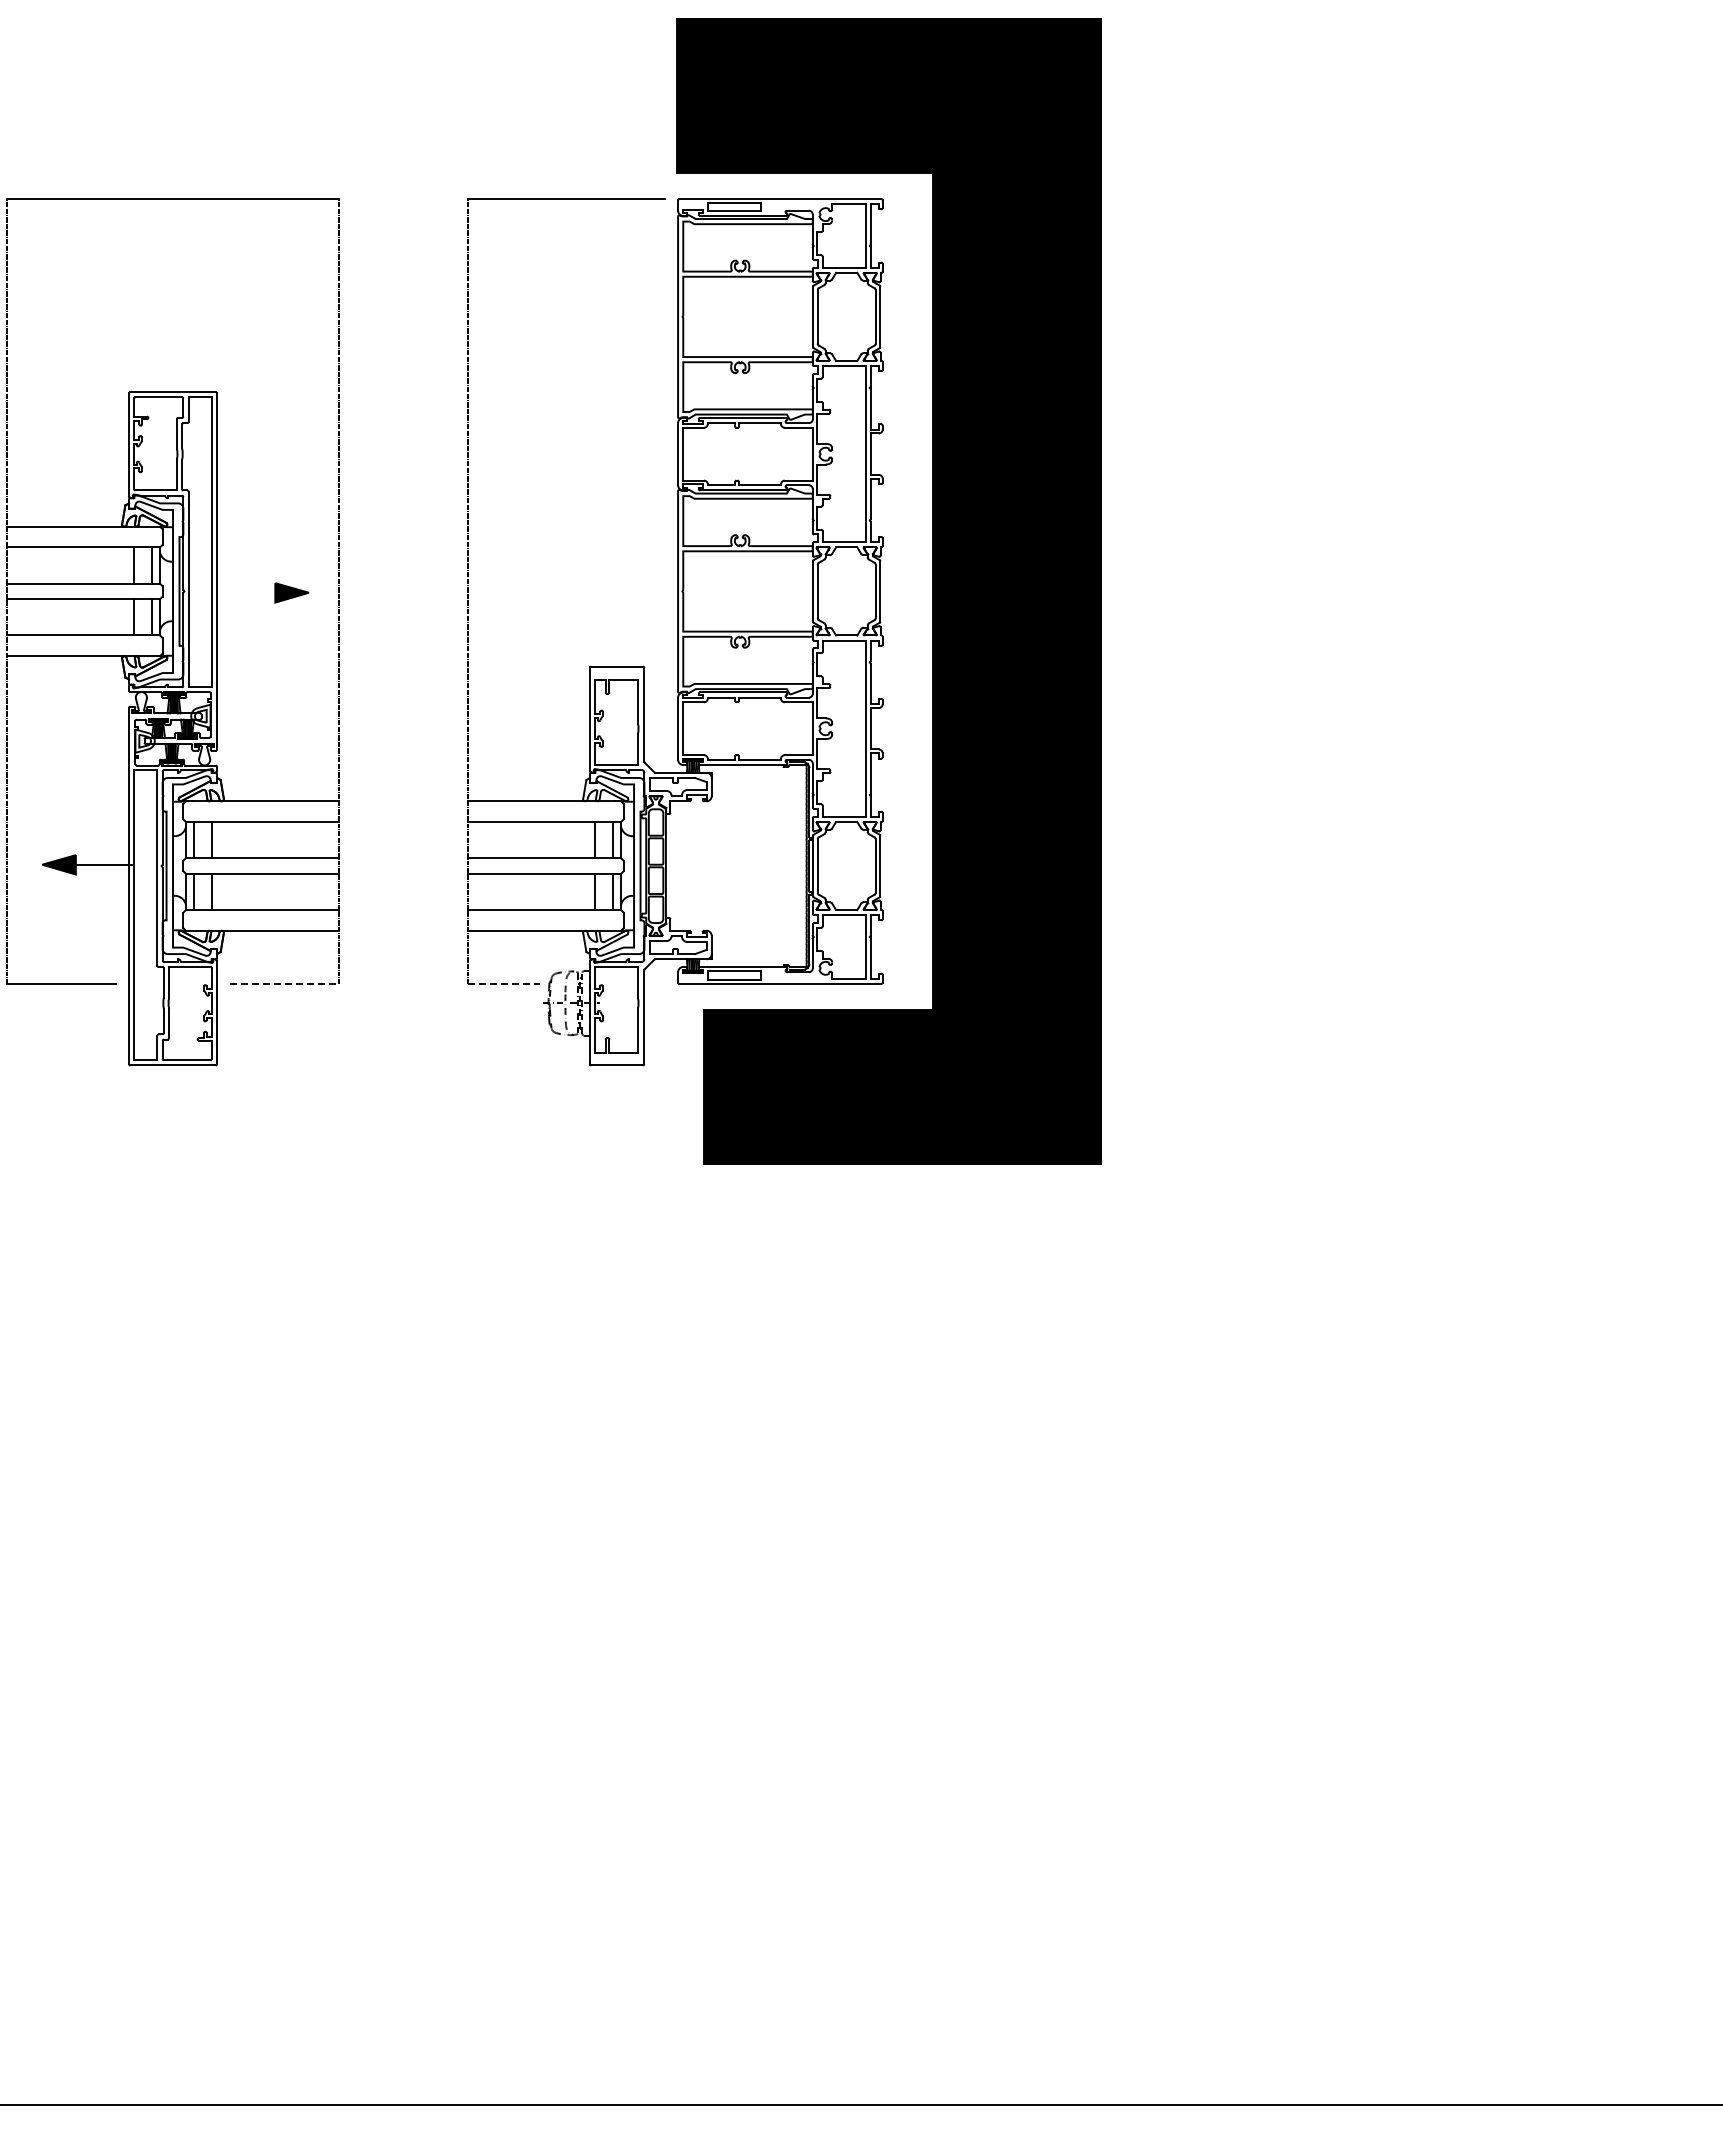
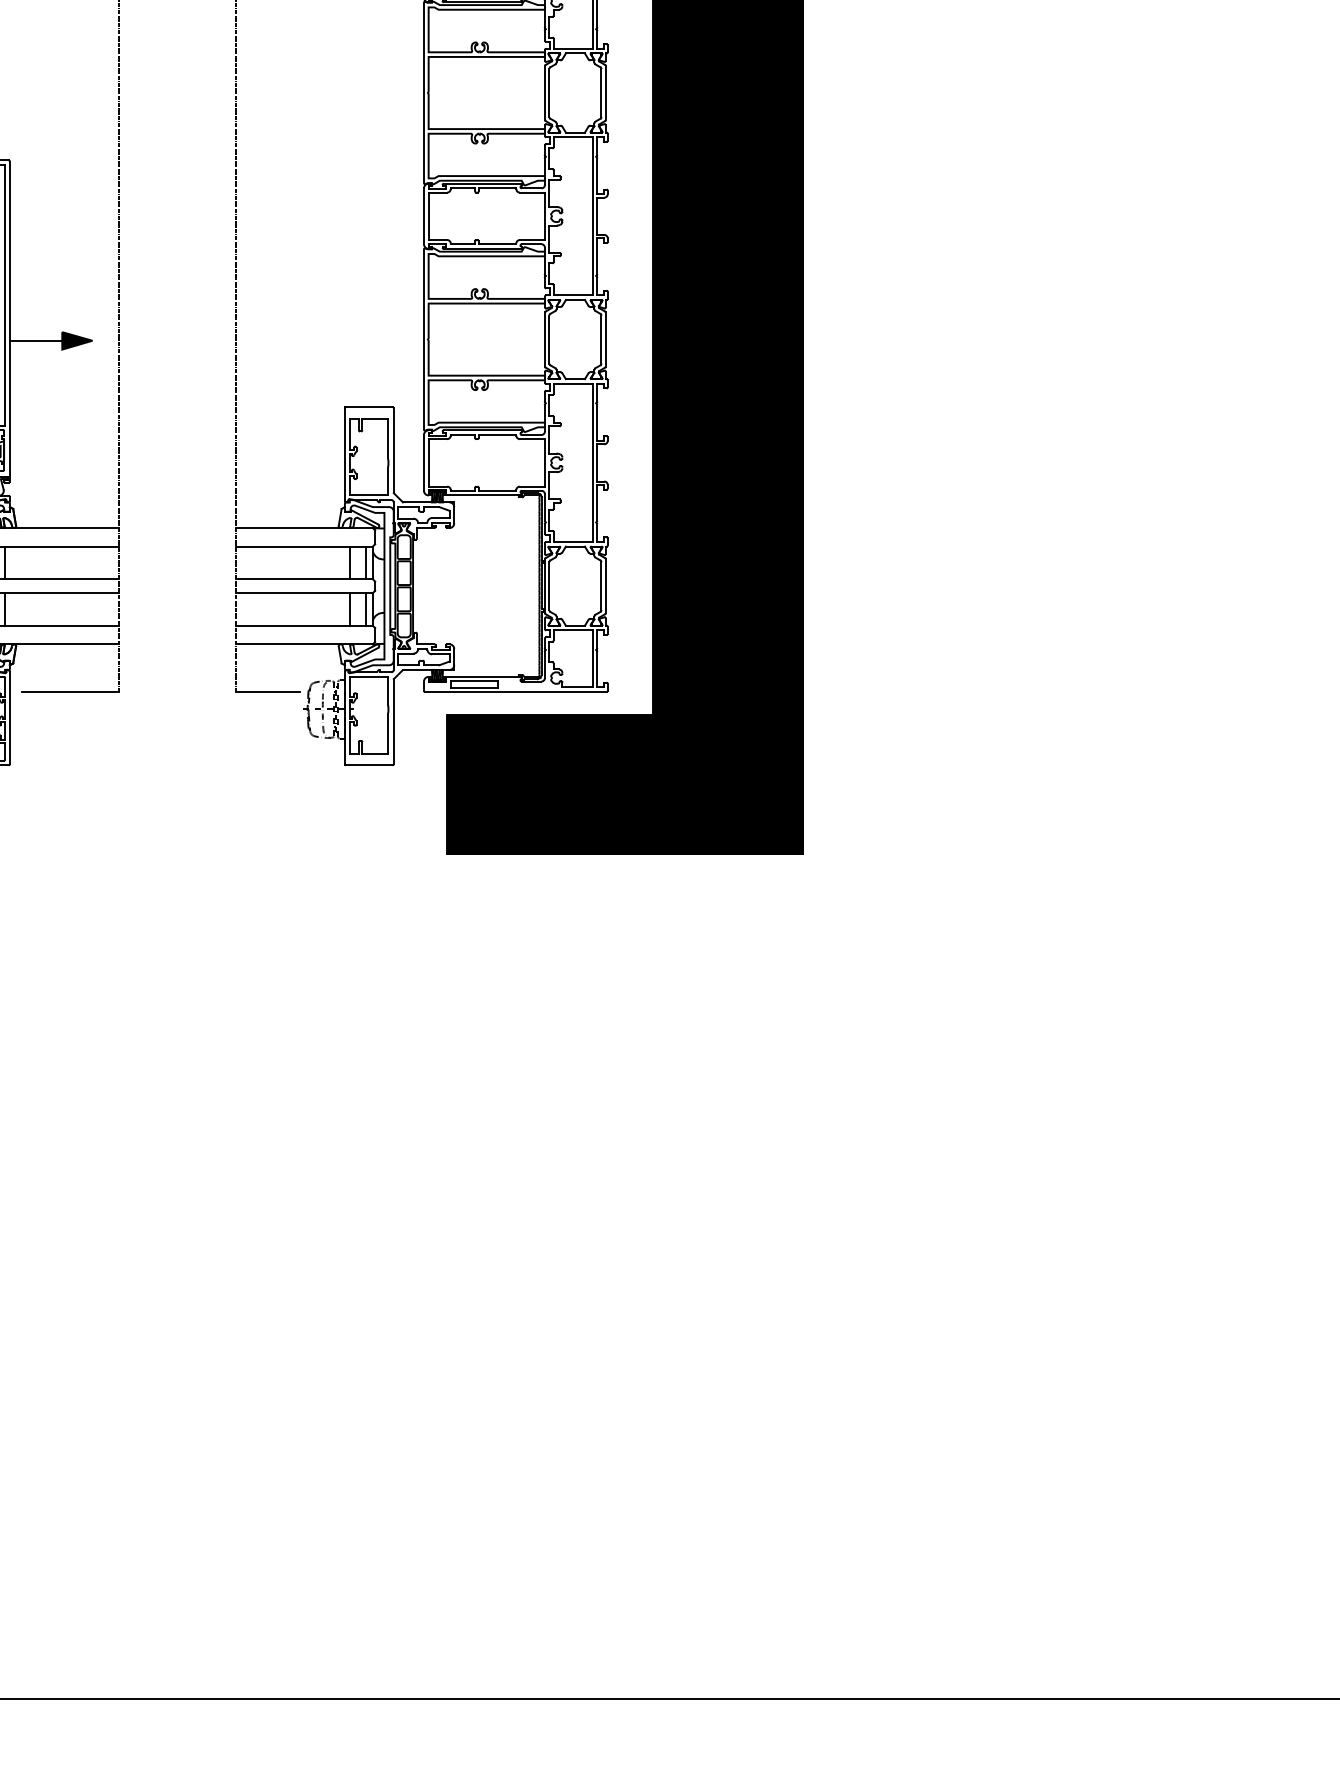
line: (246, 592) -> (36, 340), added
line: (284, 983) -> (70, 691), dashed -> solid
line: (504, 983) -> (268, 691), dashed -> solid

